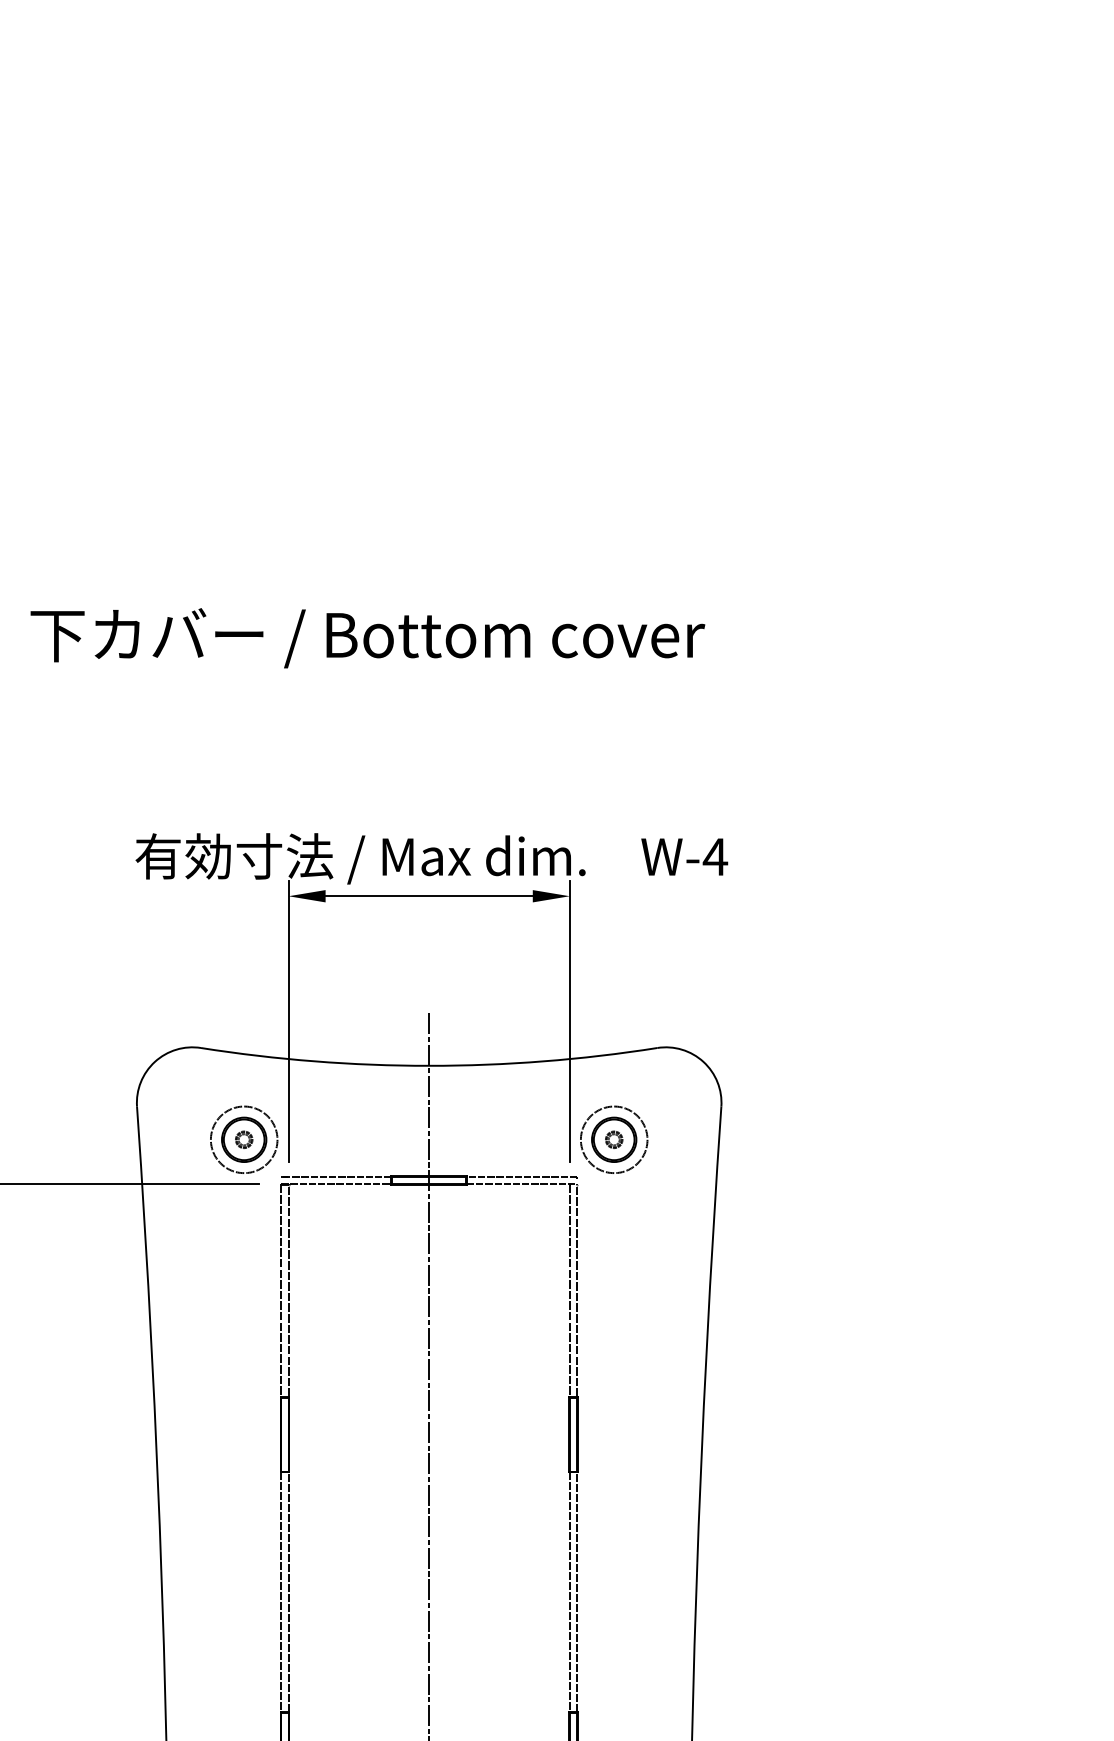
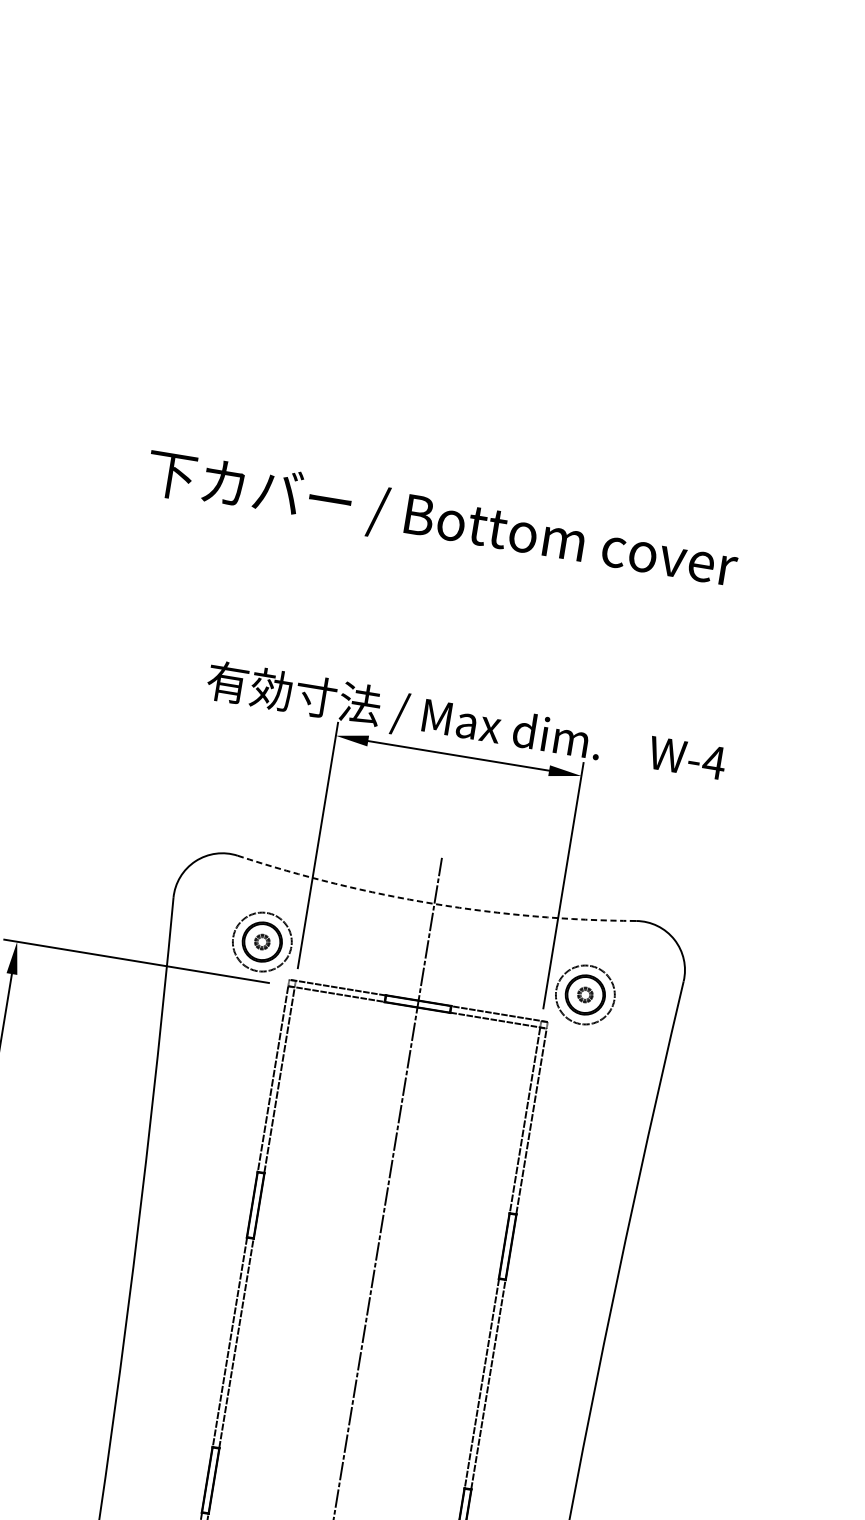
arc: (429, 1065) -> (434, 903), solid -> dashed

